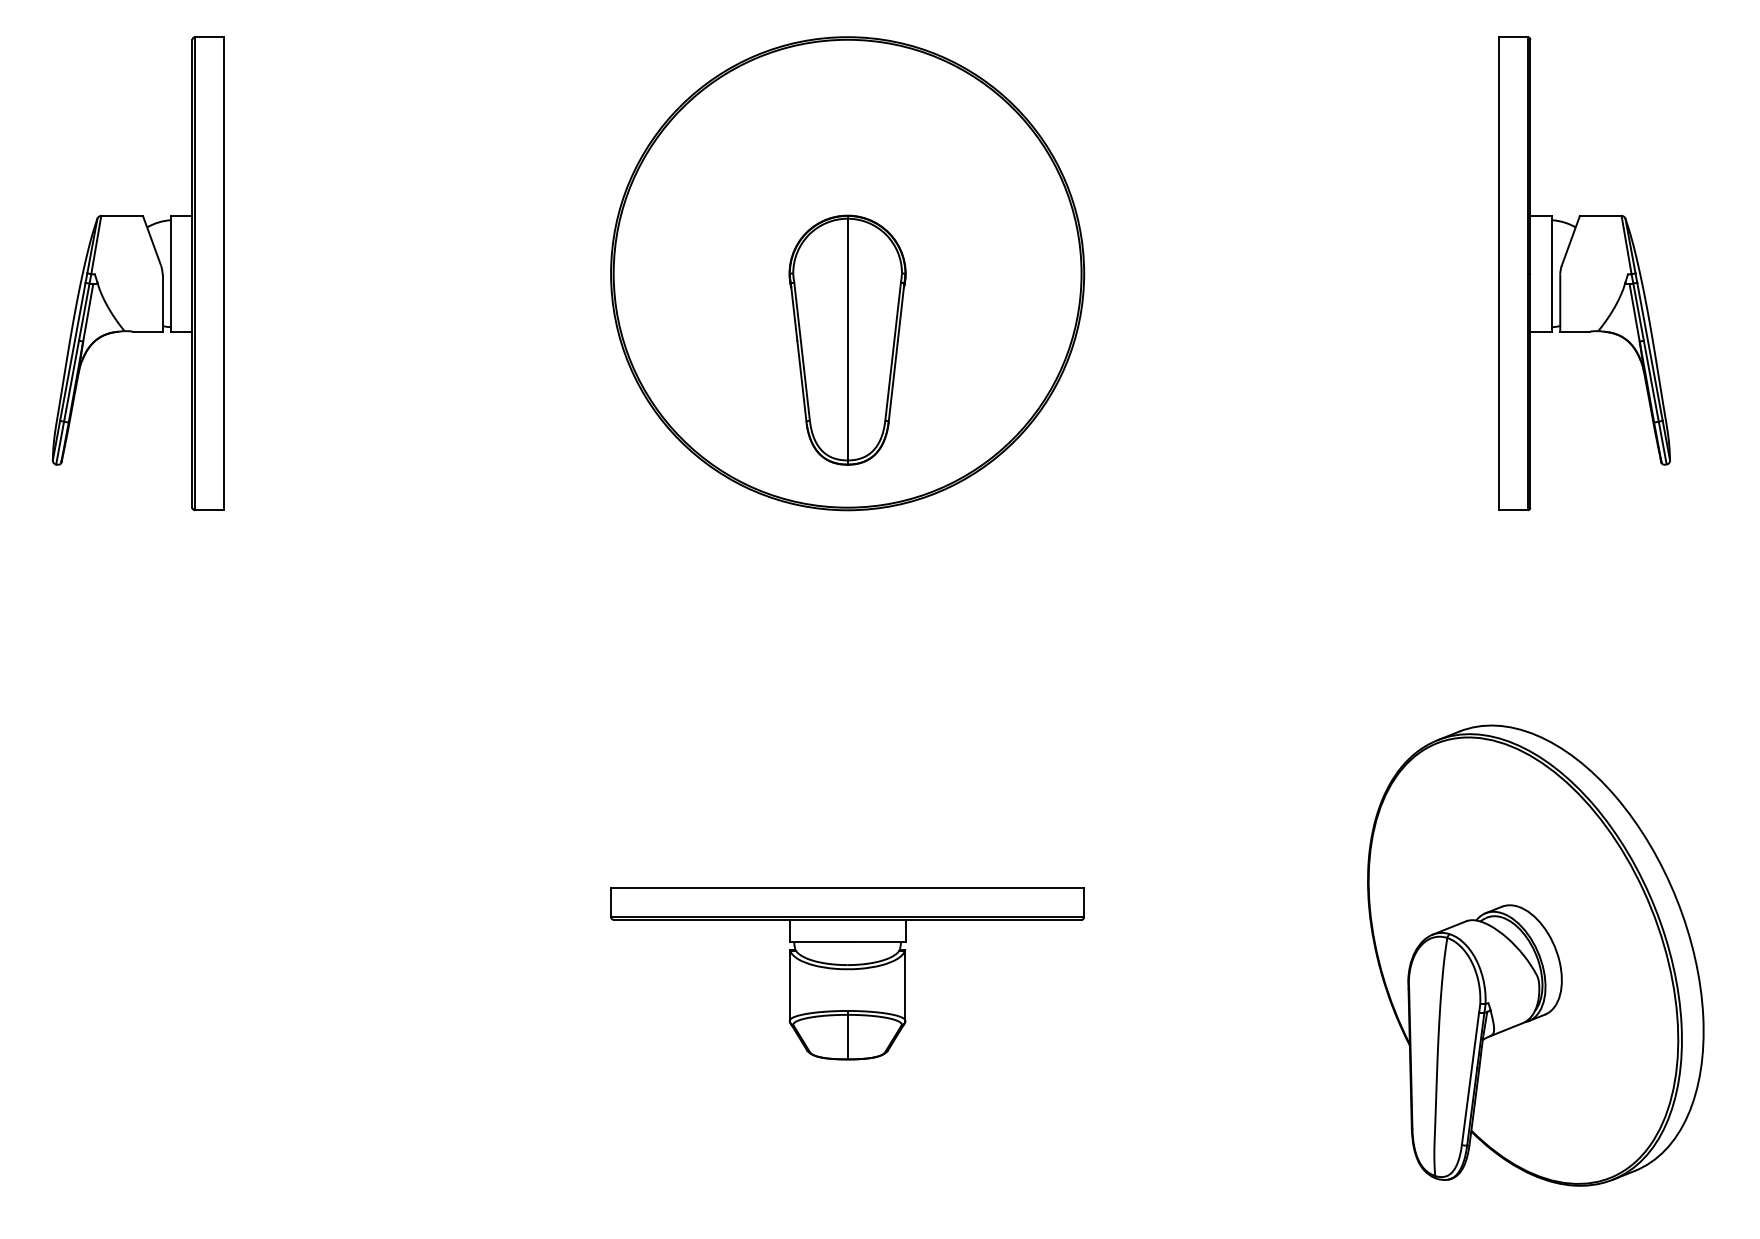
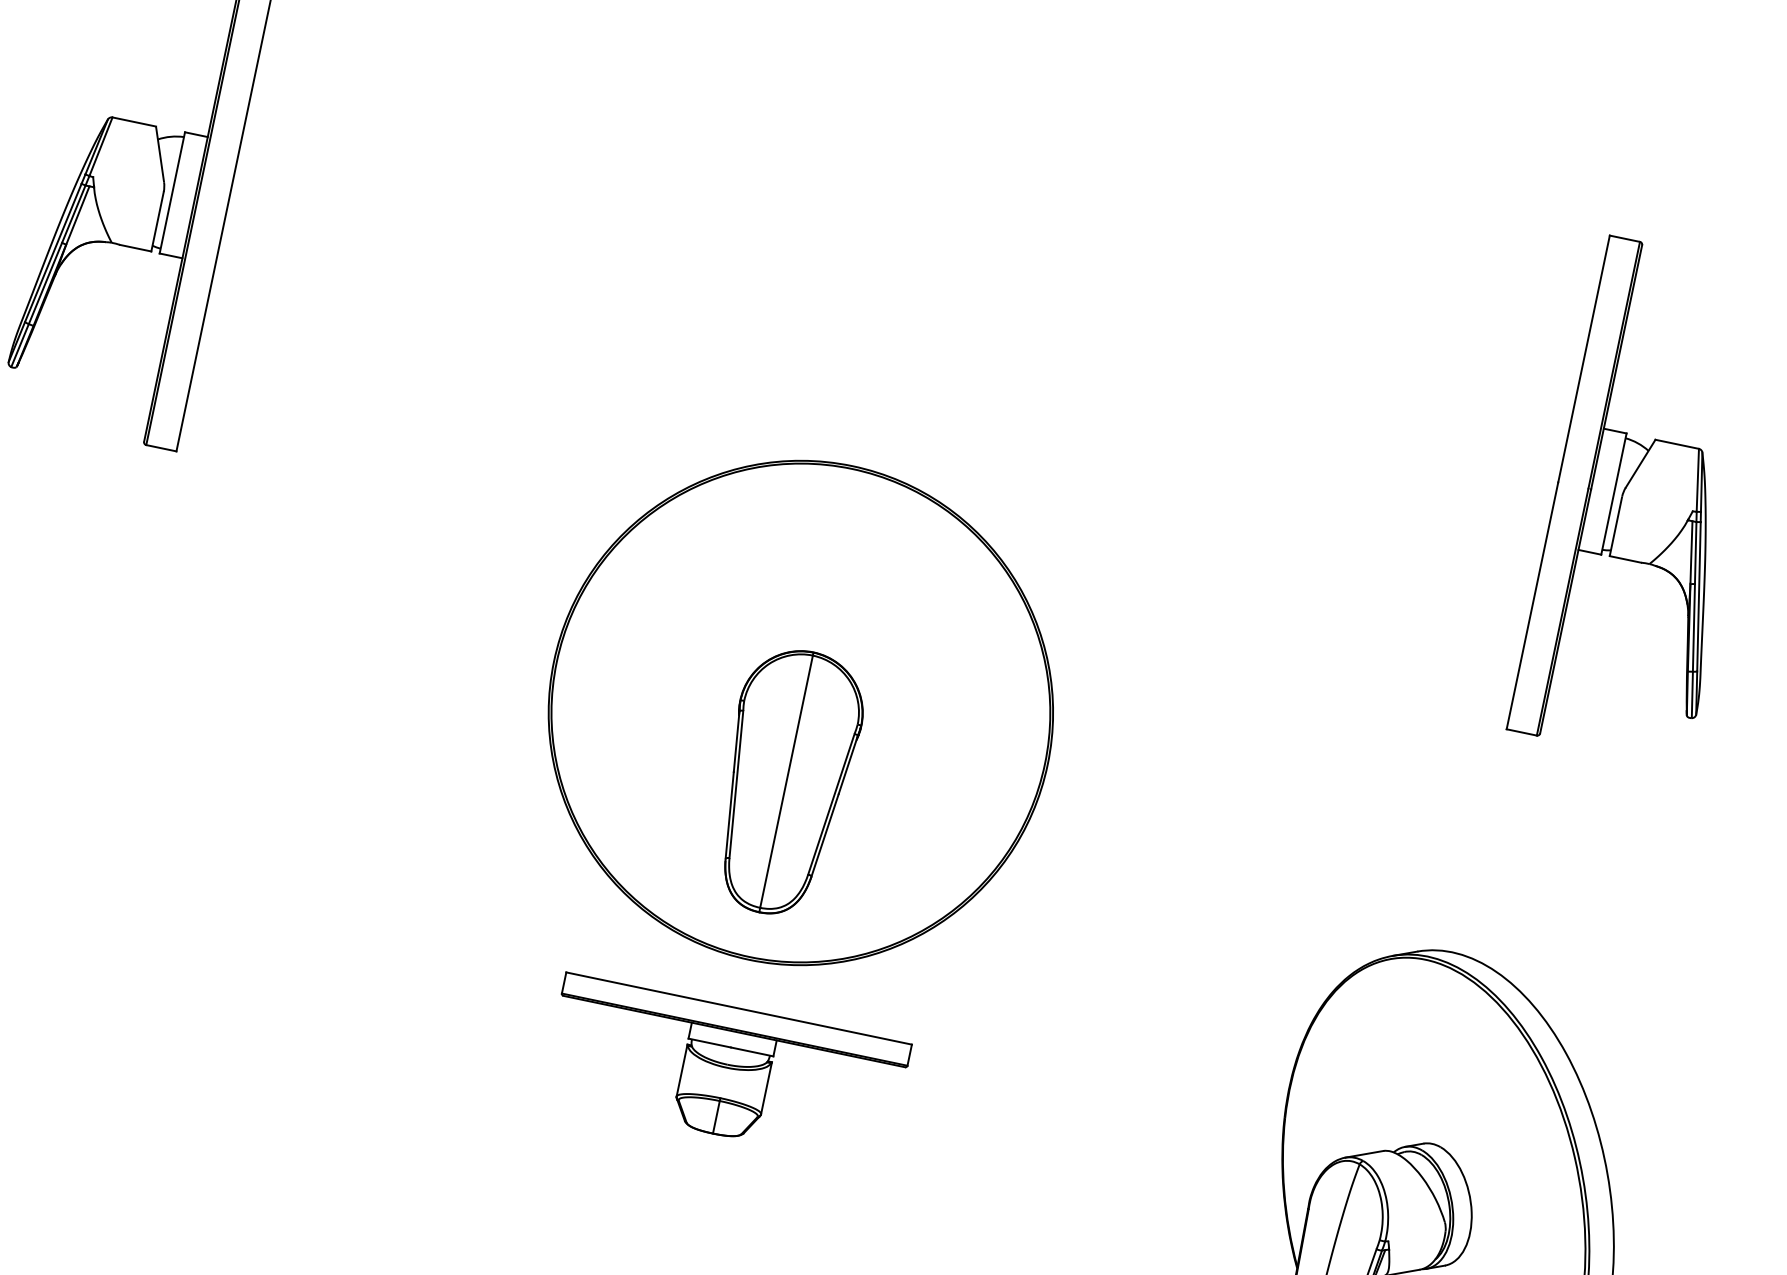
part: (847, 273) -> (800, 712), moved
part: (847, 973) -> (726, 1070), size x0.7

